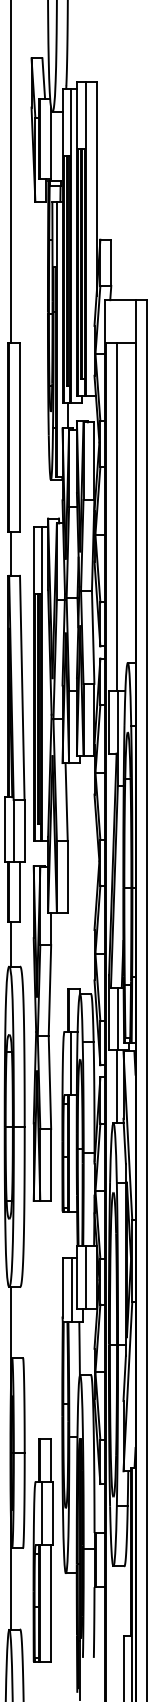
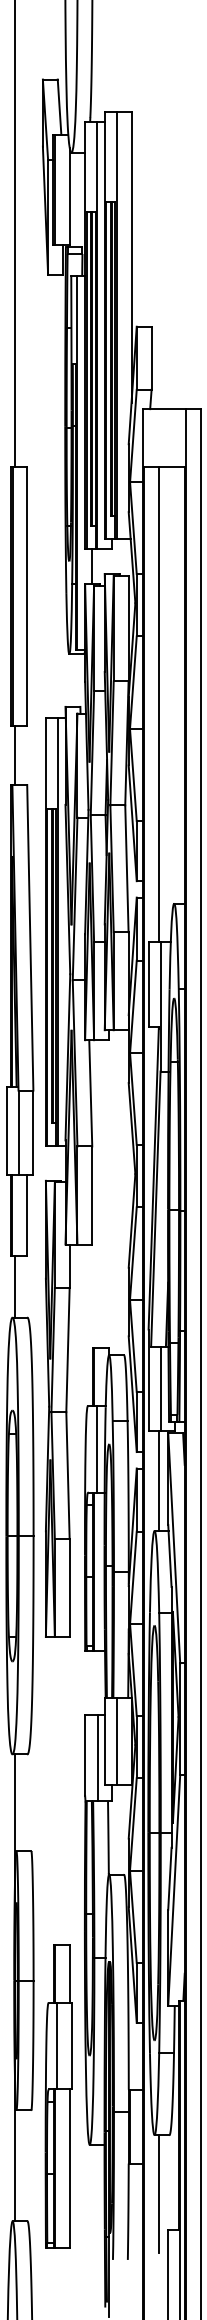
part: (42, 1550) -> (58, 2096), moved
line: (116, 1609) -> (158, 2193), added

